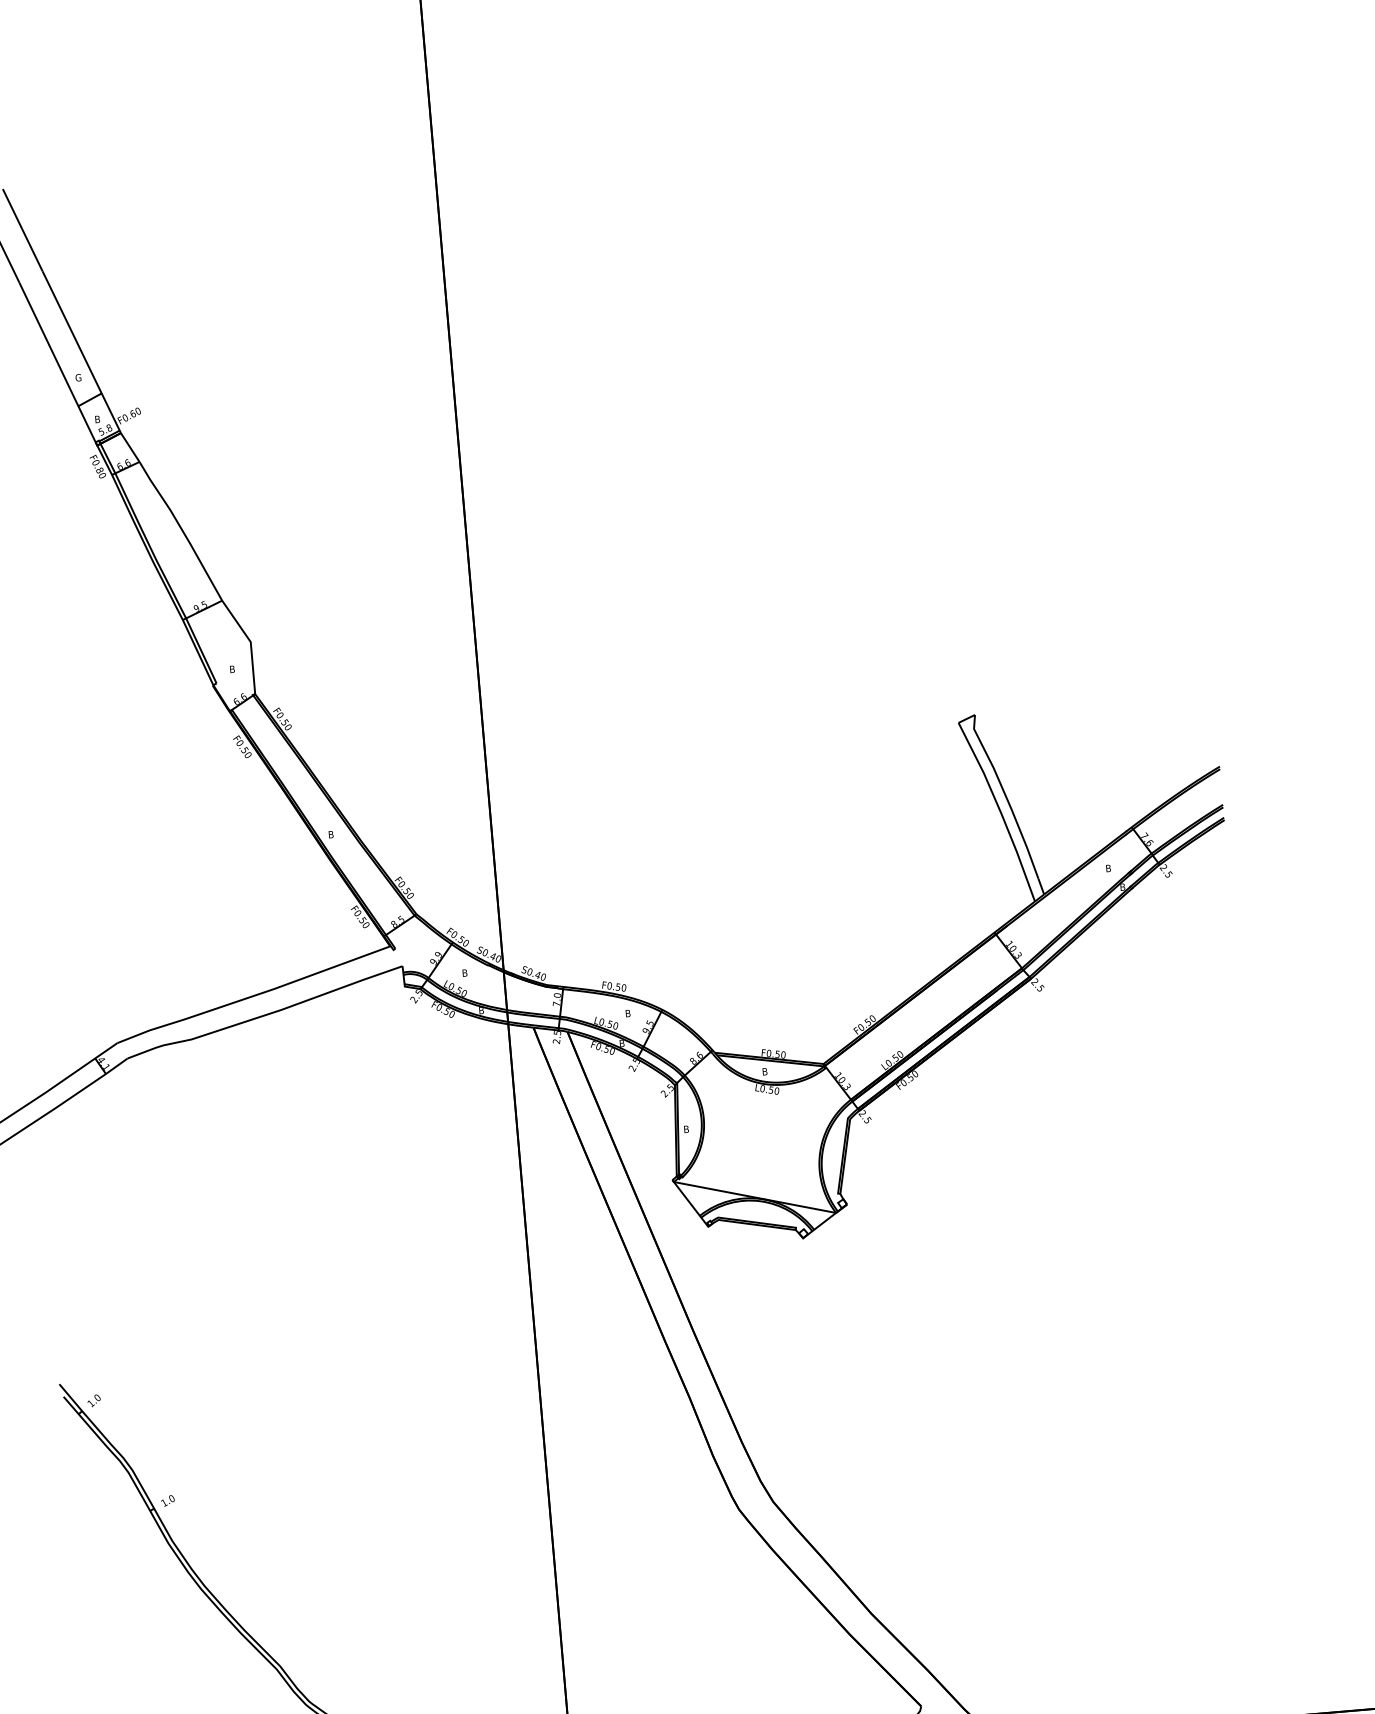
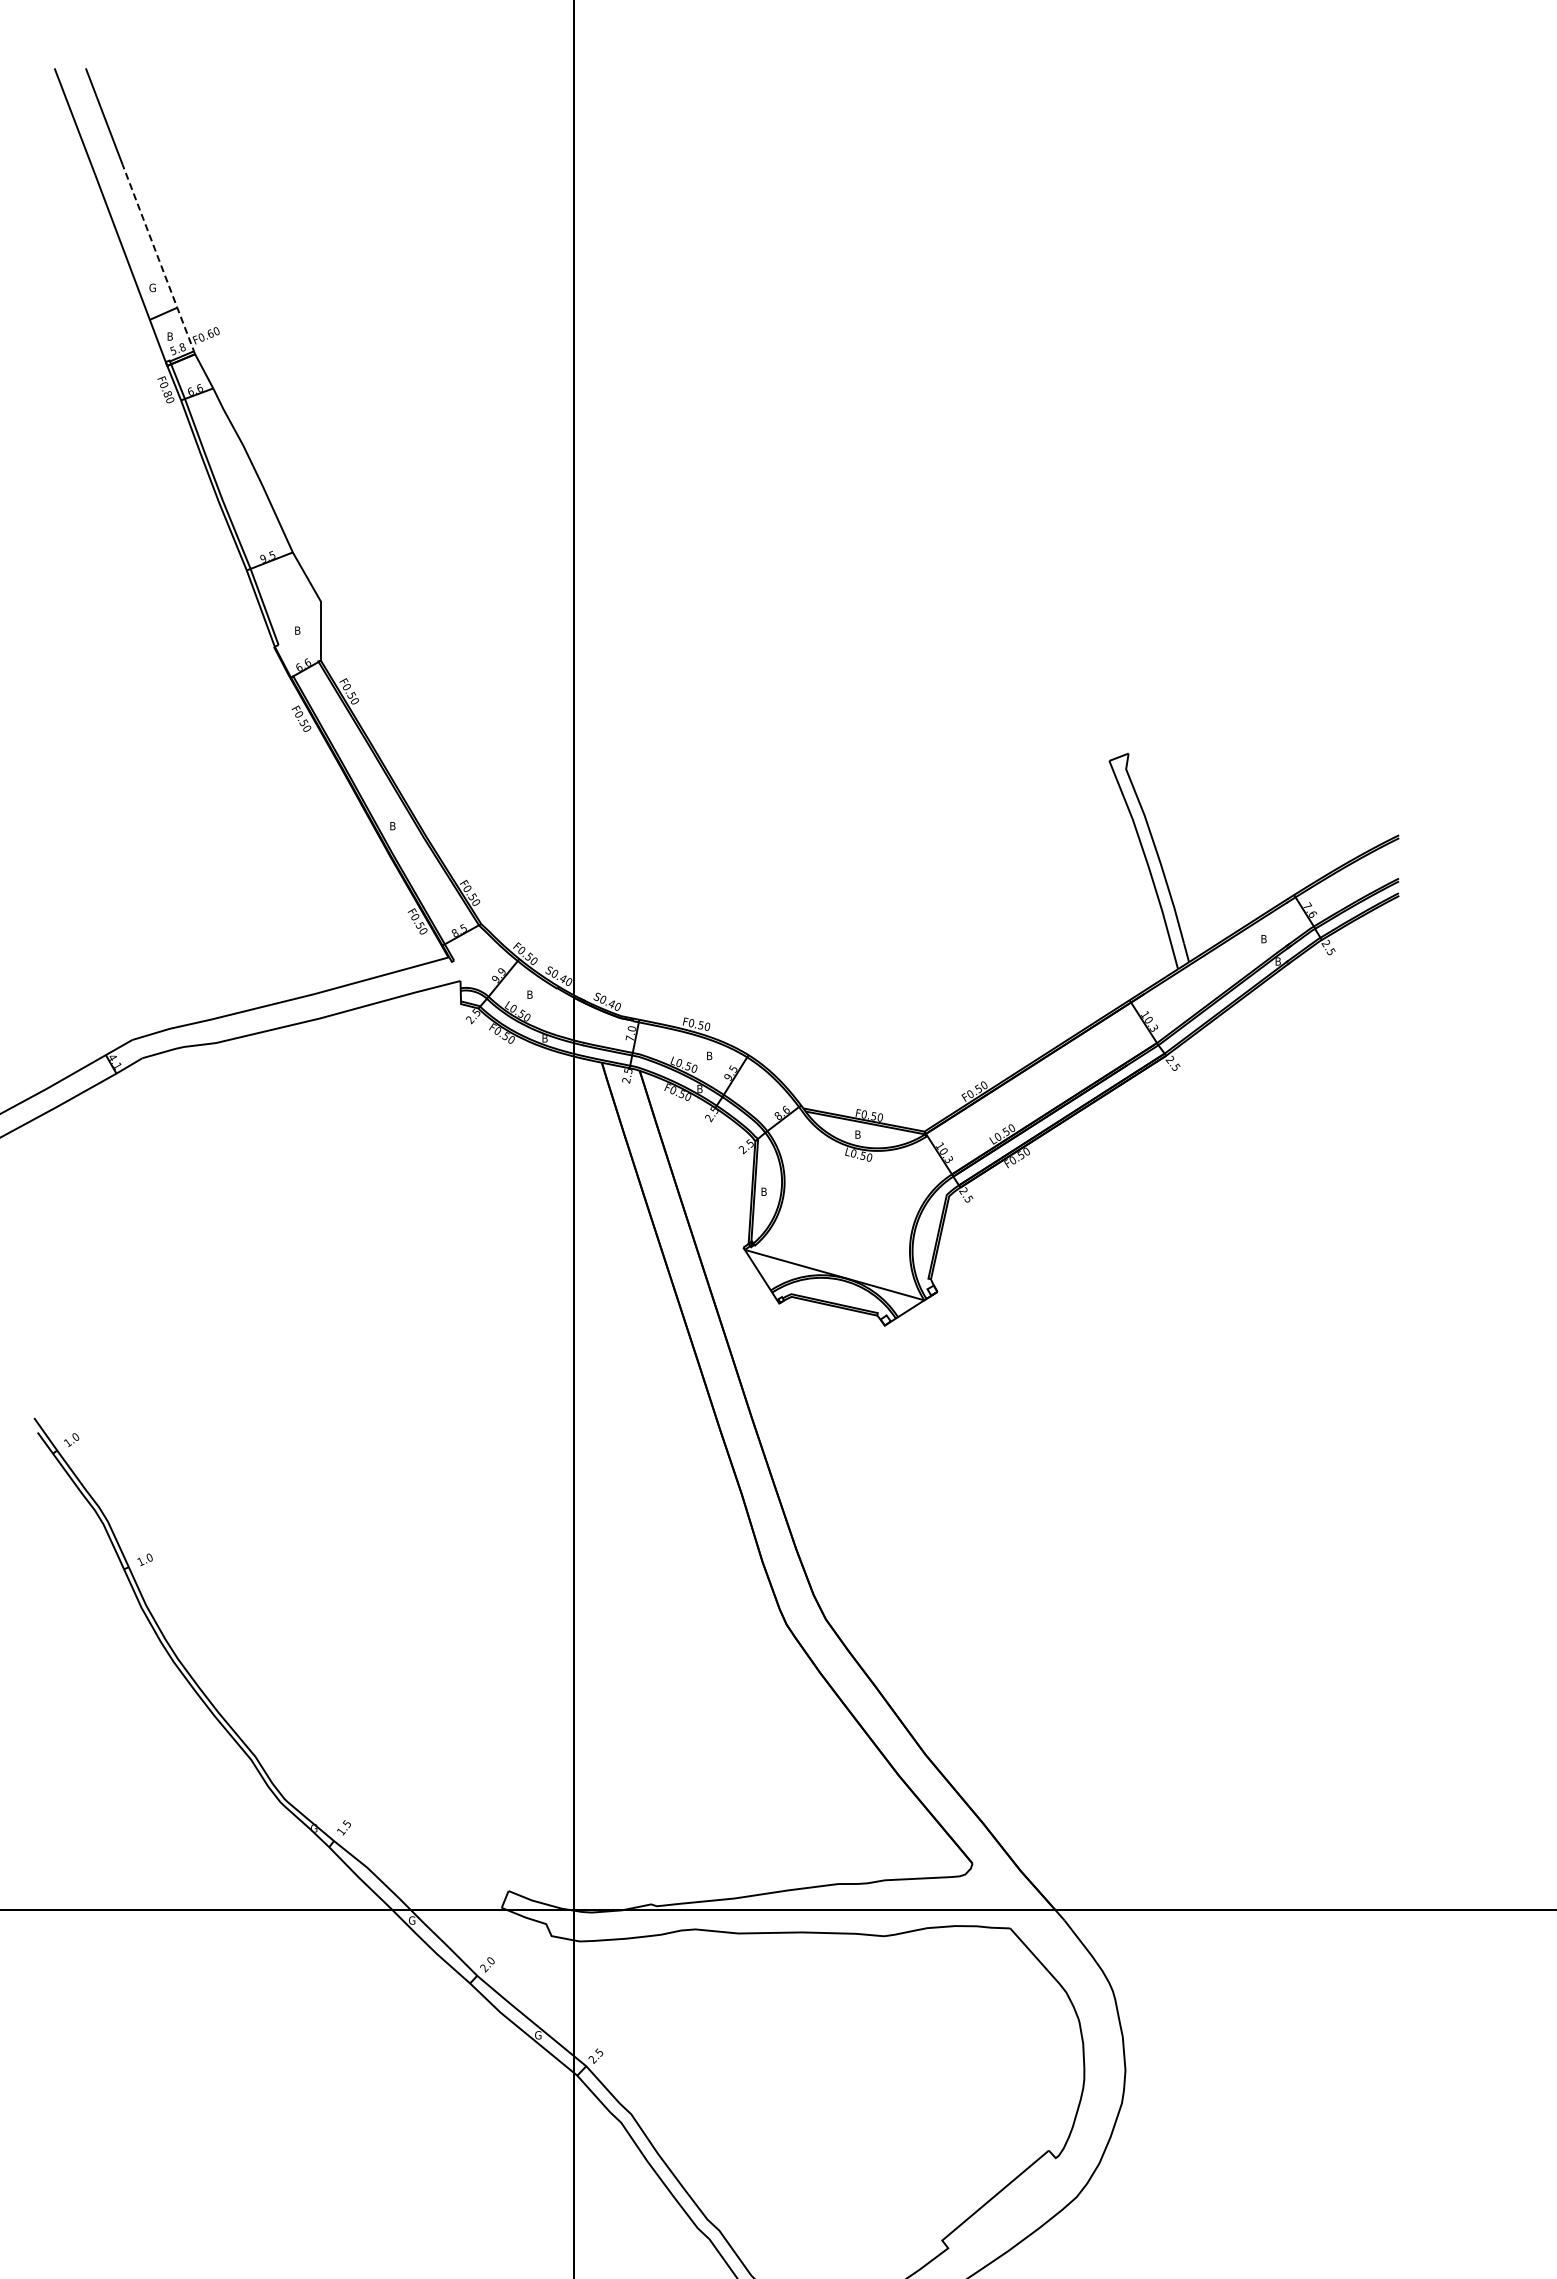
line: (82, 353) -> (159, 260), solid -> dashed

